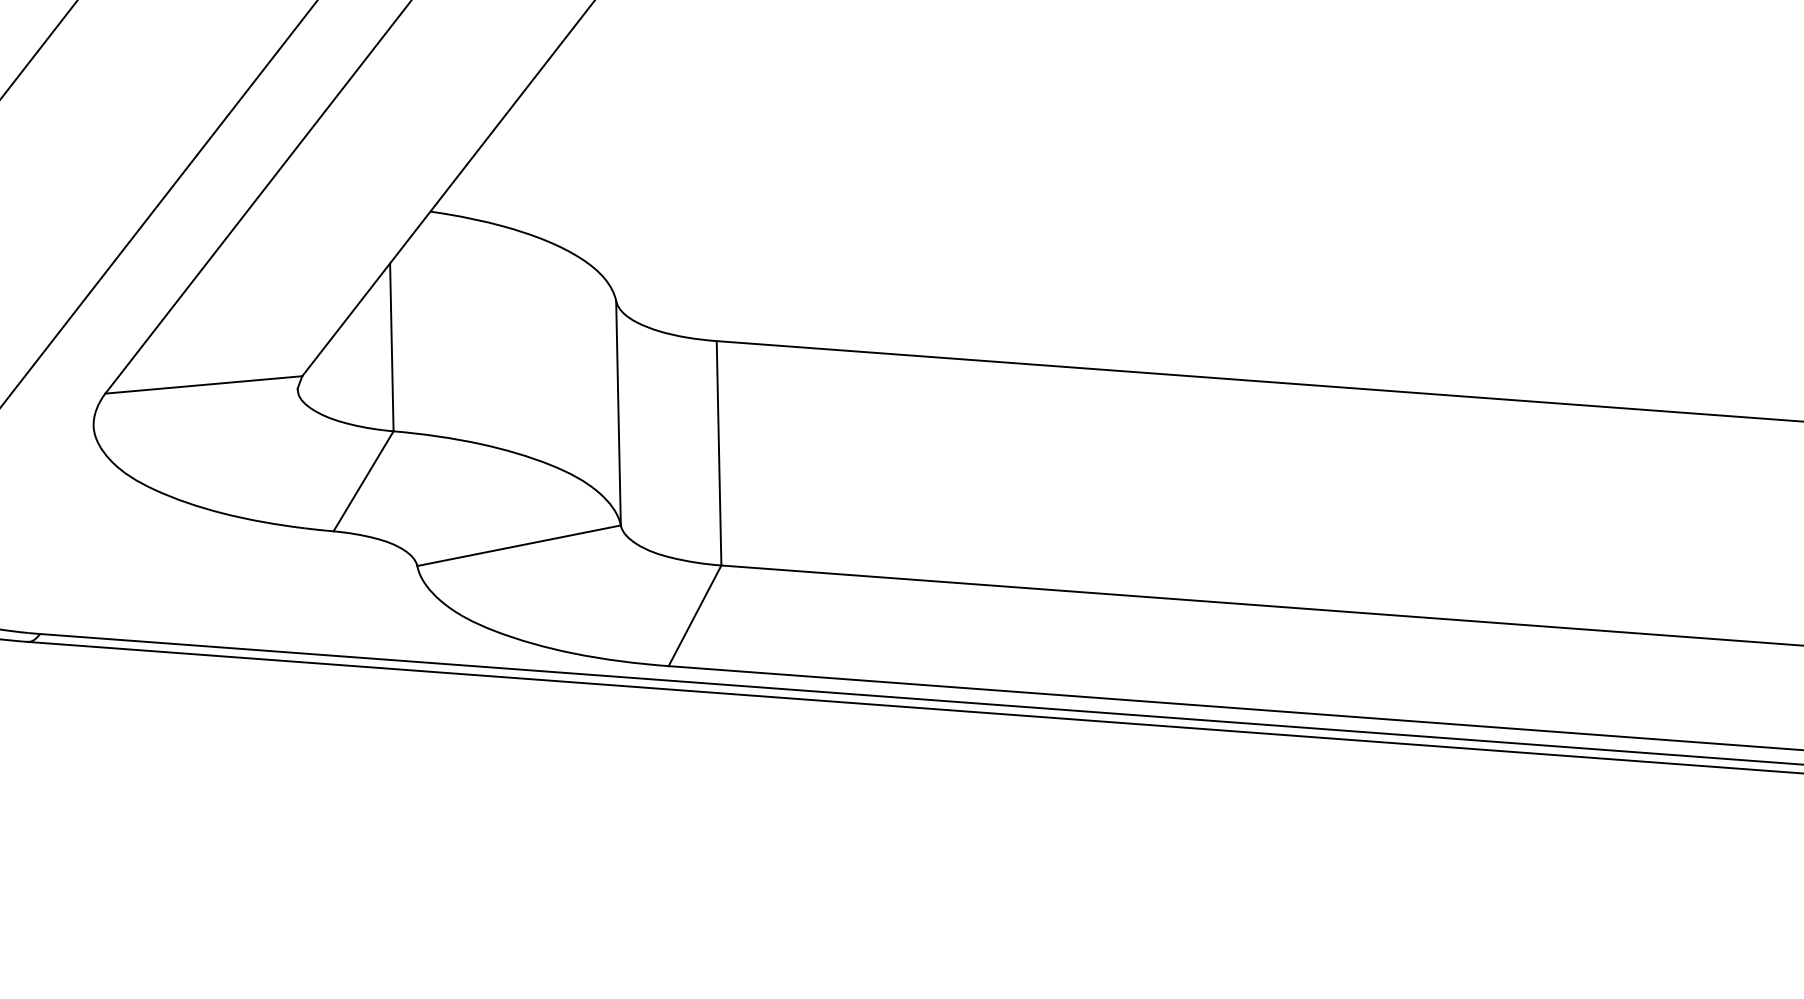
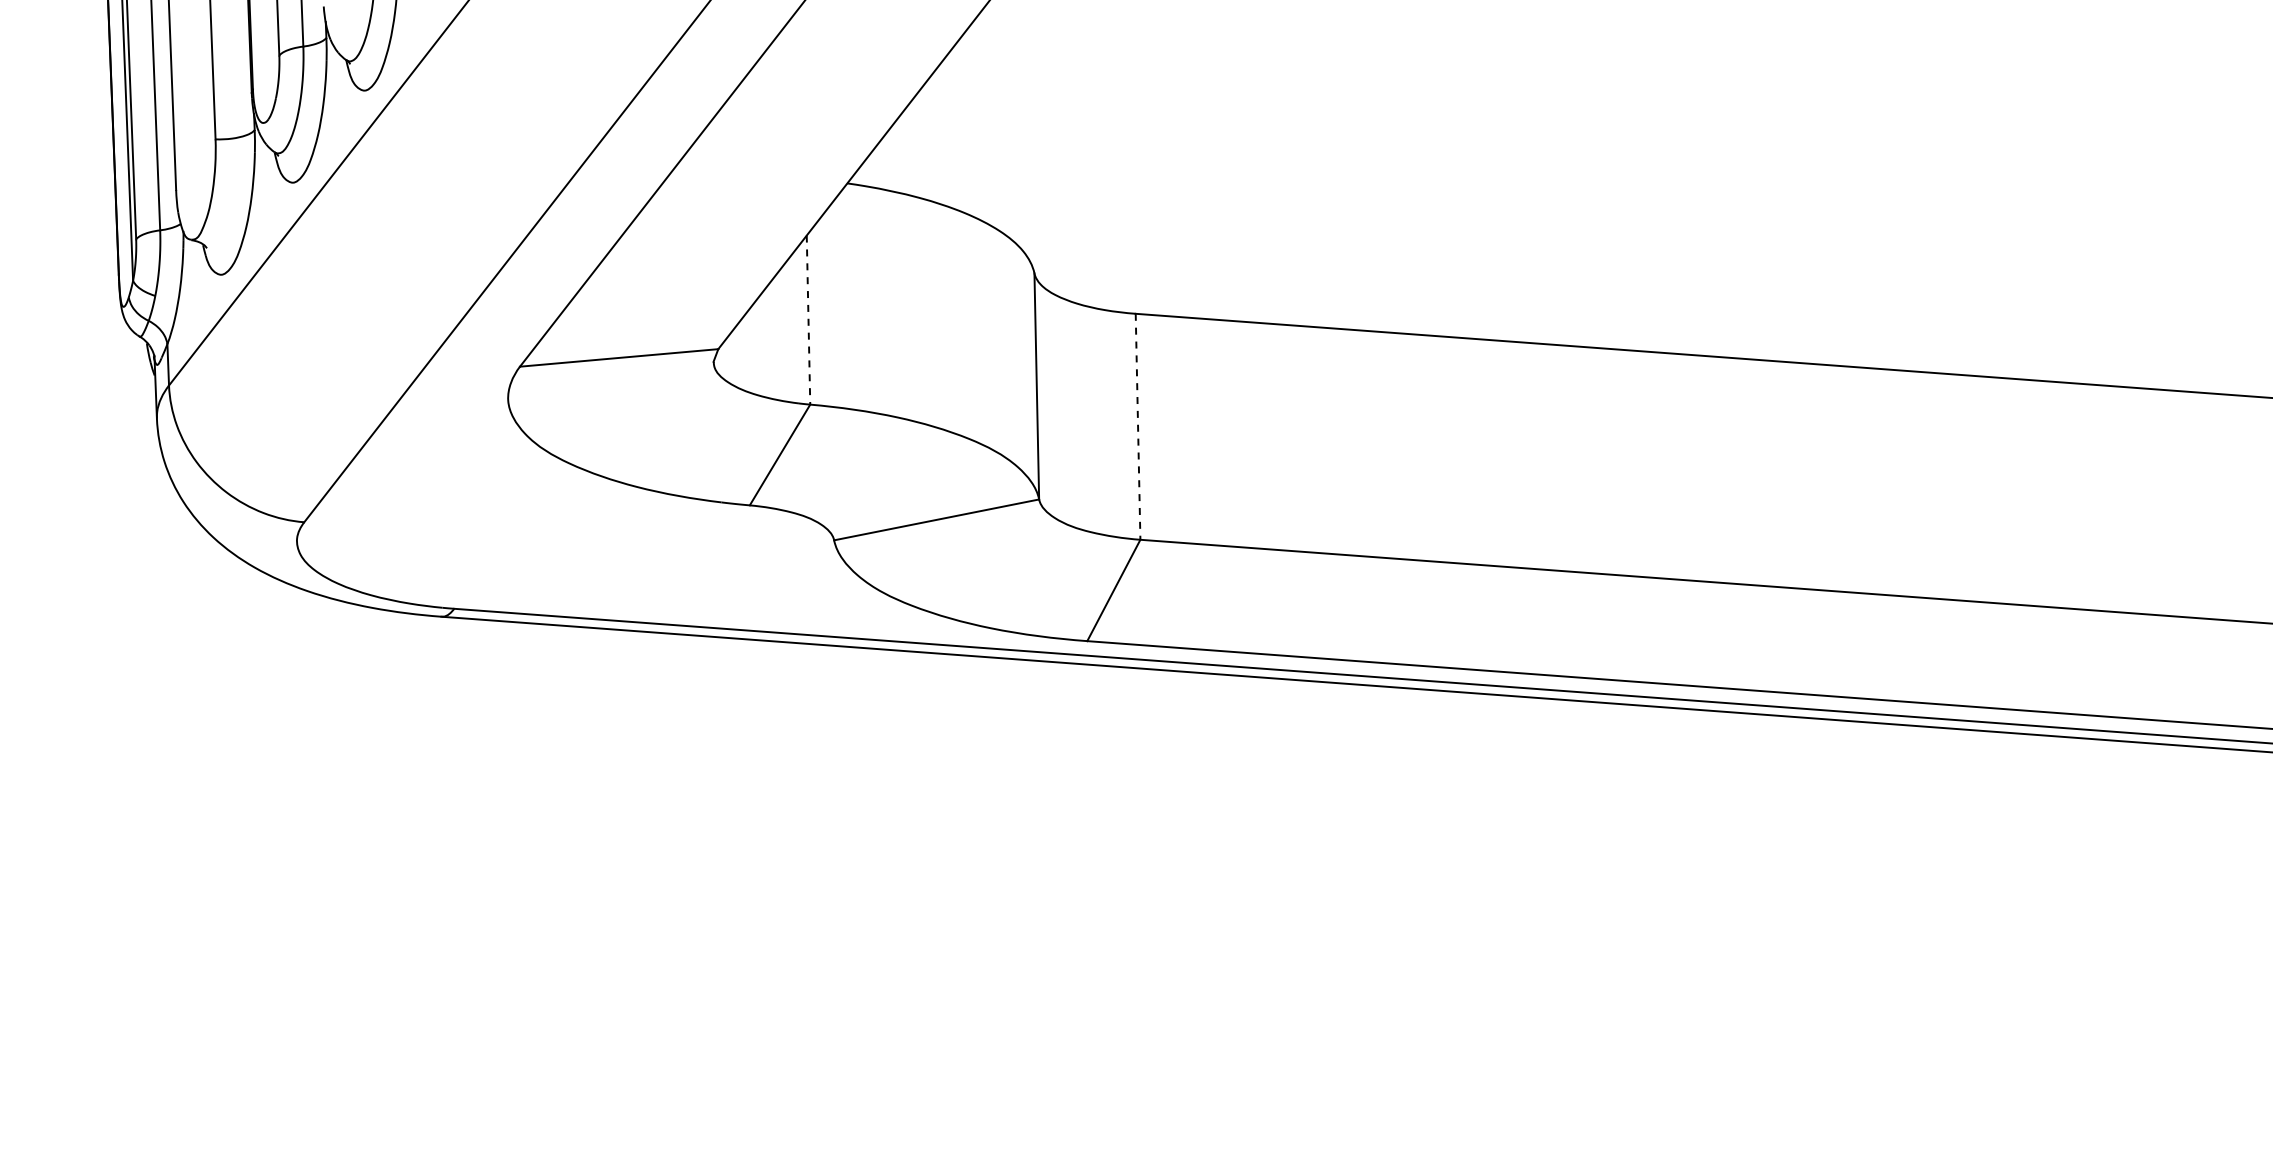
line: (391, 347) -> (808, 320), solid -> dashed
line: (719, 454) -> (1138, 427), solid -> dashed

